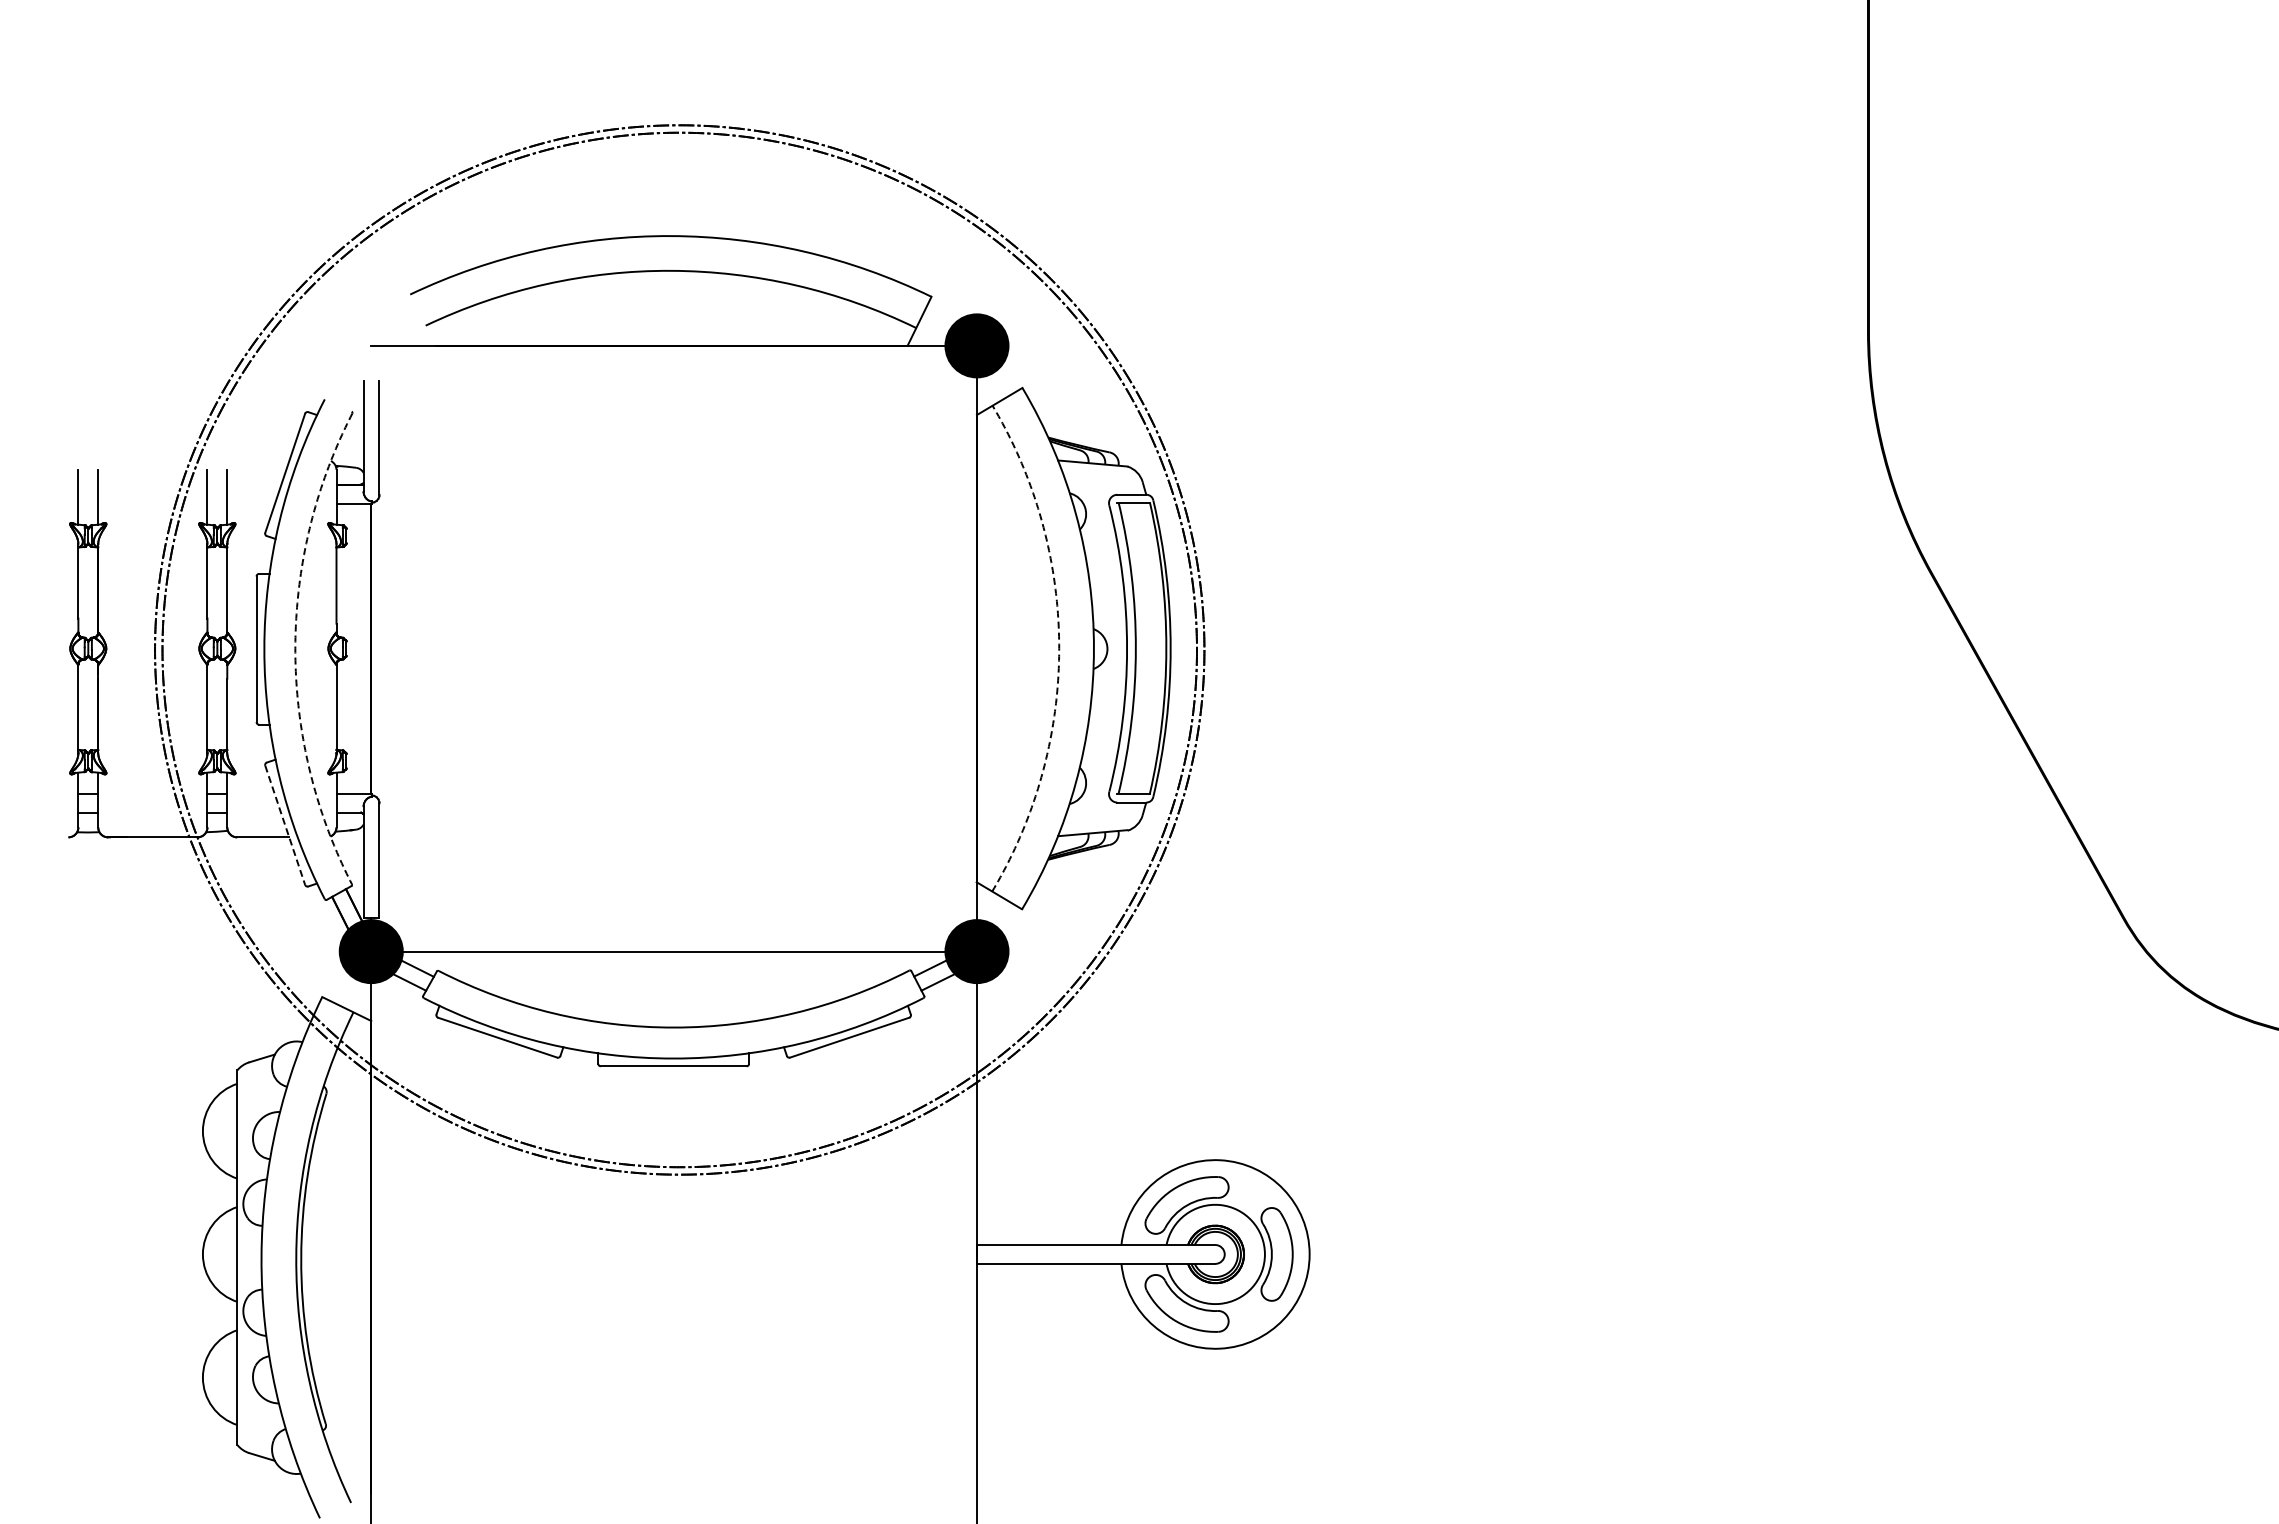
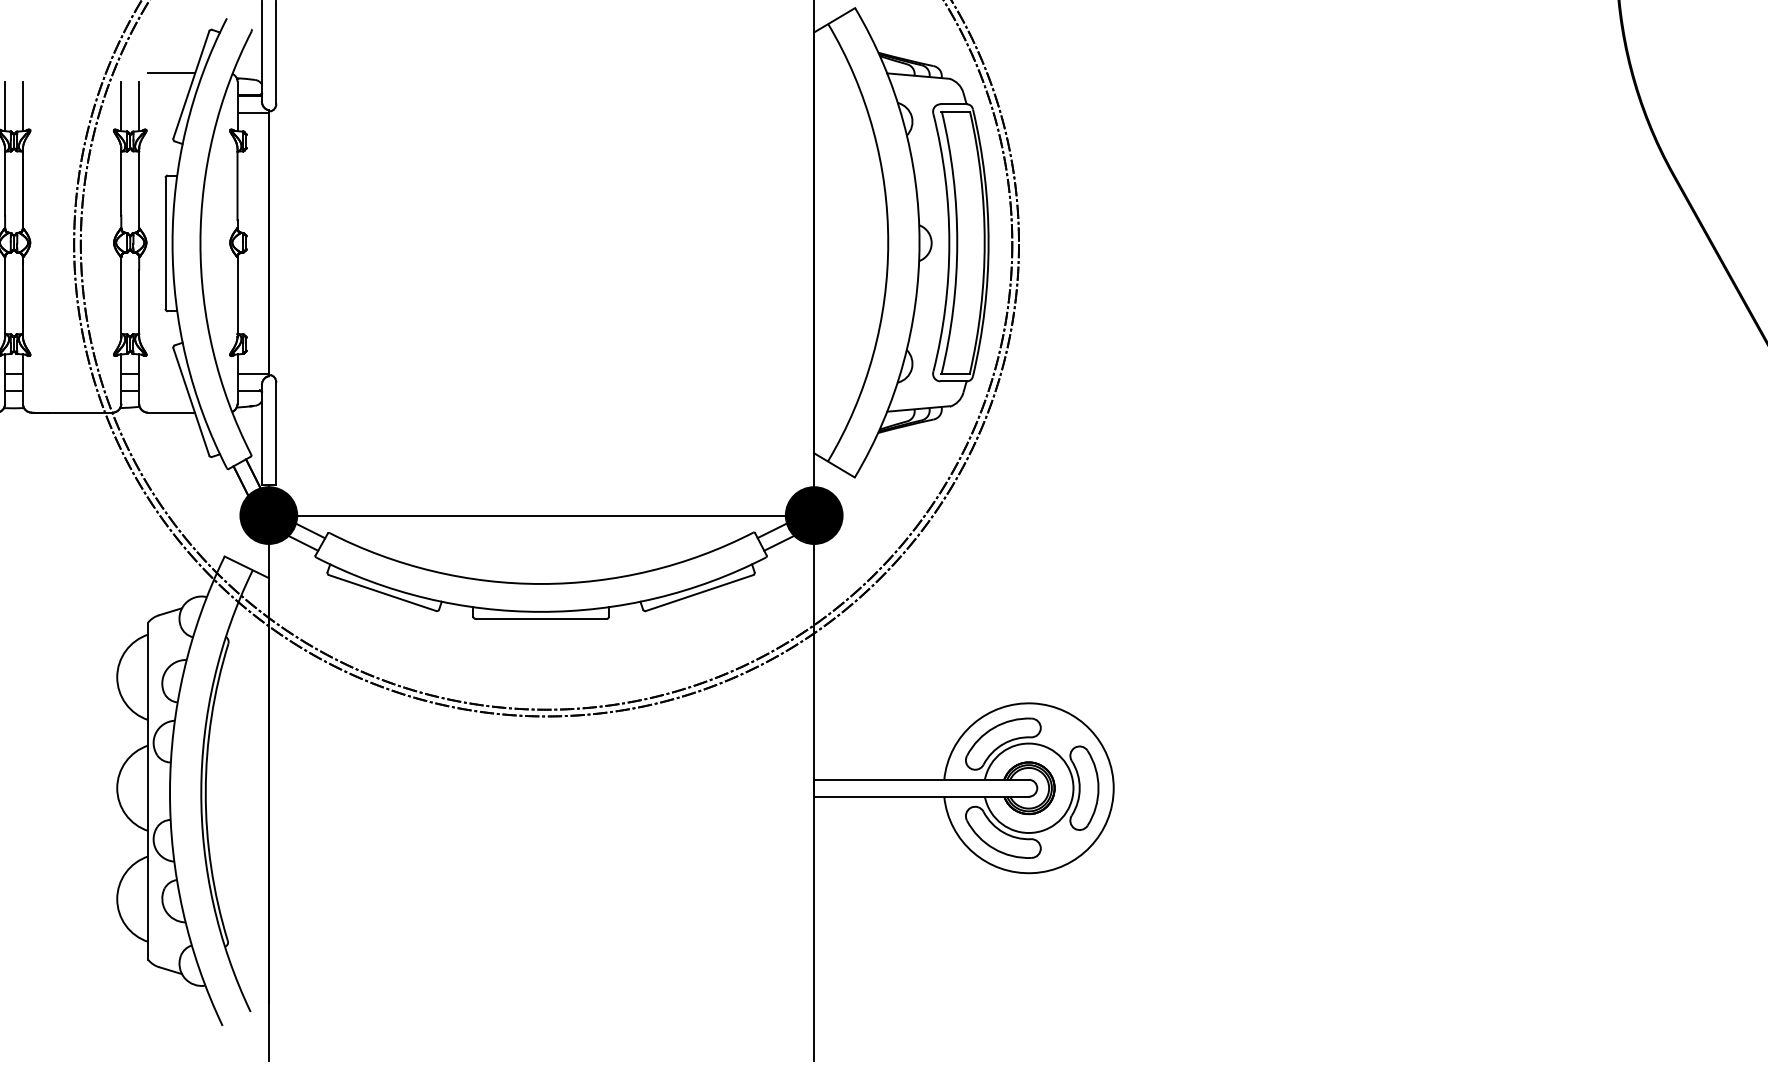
line: (263, 460) -> (171, 73), added
arc: (295, 648) -> (200, 242), dashed -> solid
arc: (1059, 648) -> (888, 242), dashed -> solid
line: (285, 825) -> (191, 402), dashed -> solid

